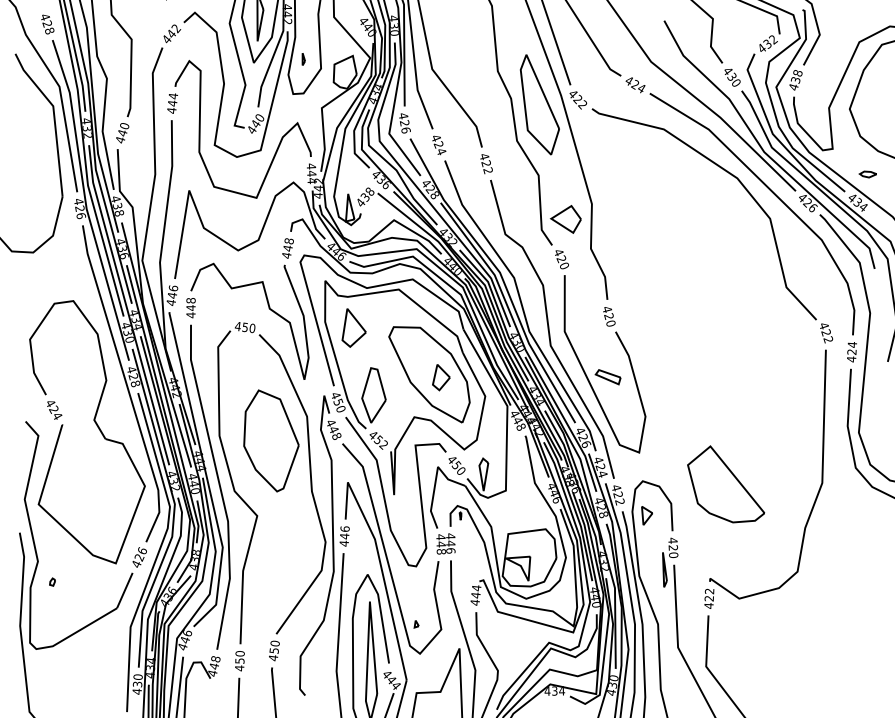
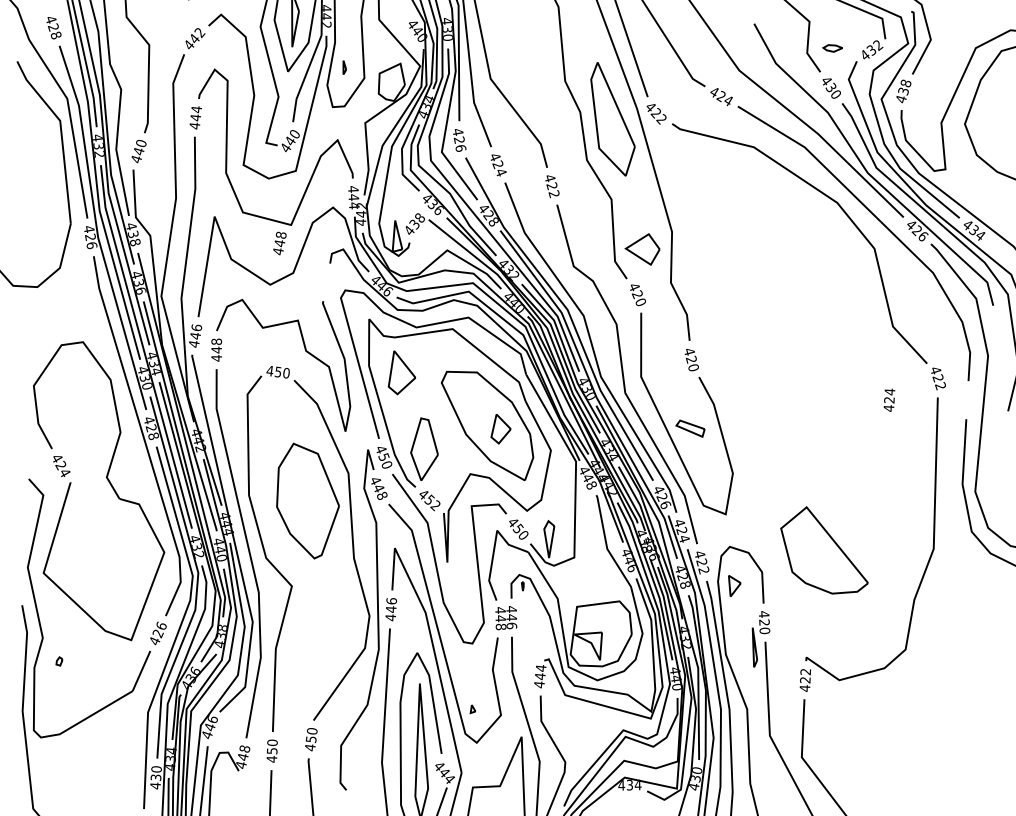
part: (867, 174) -> (832, 48), moved
text: (287, 248) -> (279, 243), moved
text: (852, 351) -> (889, 399), moved

